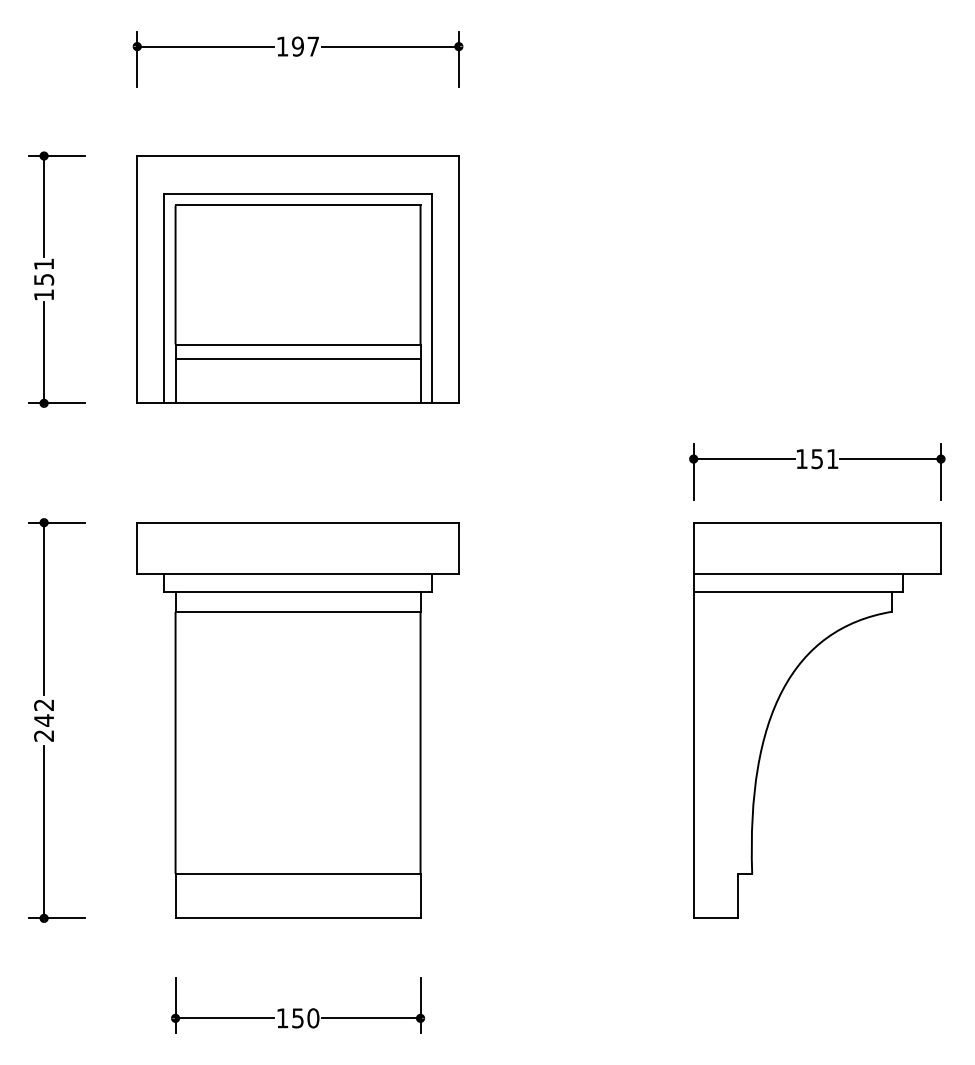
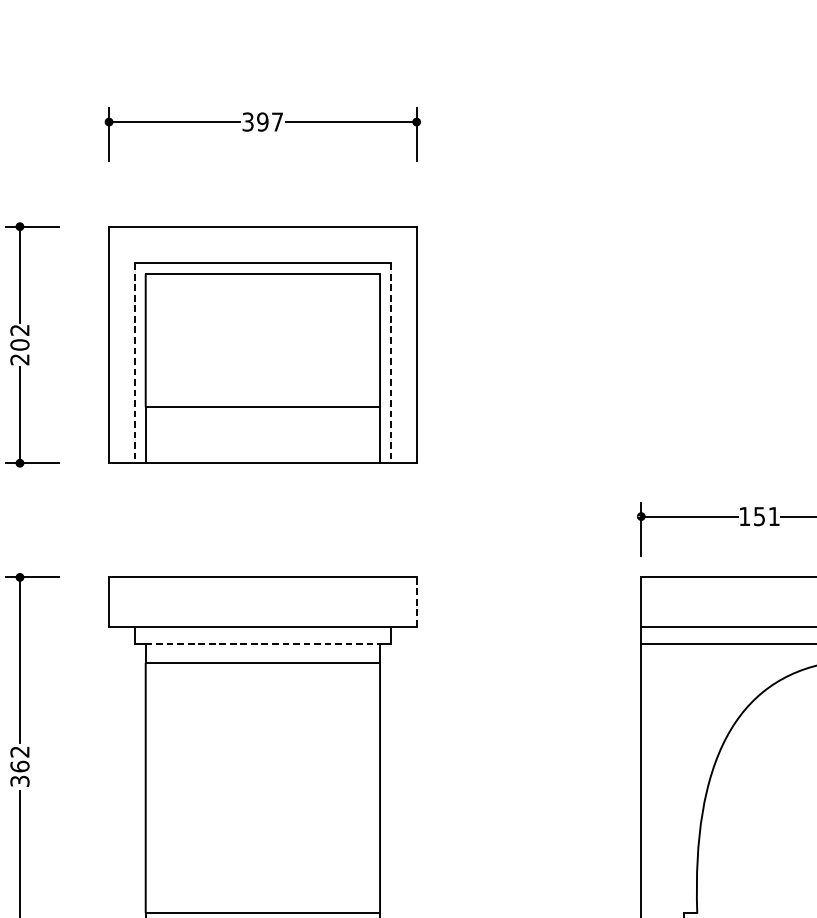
text: (282, 46) -> (247, 121), 197 -> 397
text: (44, 279) -> (20, 344), 151 -> 202
line: (164, 299) -> (135, 363), solid -> dashed
line: (431, 299) -> (390, 363), solid -> dashed
line: (297, 358) -> (262, 420), removed
line: (458, 548) -> (416, 602), solid -> dashed
line: (298, 592) -> (263, 644), solid -> dashed
text: (44, 727) -> (20, 773), 242 -> 362

